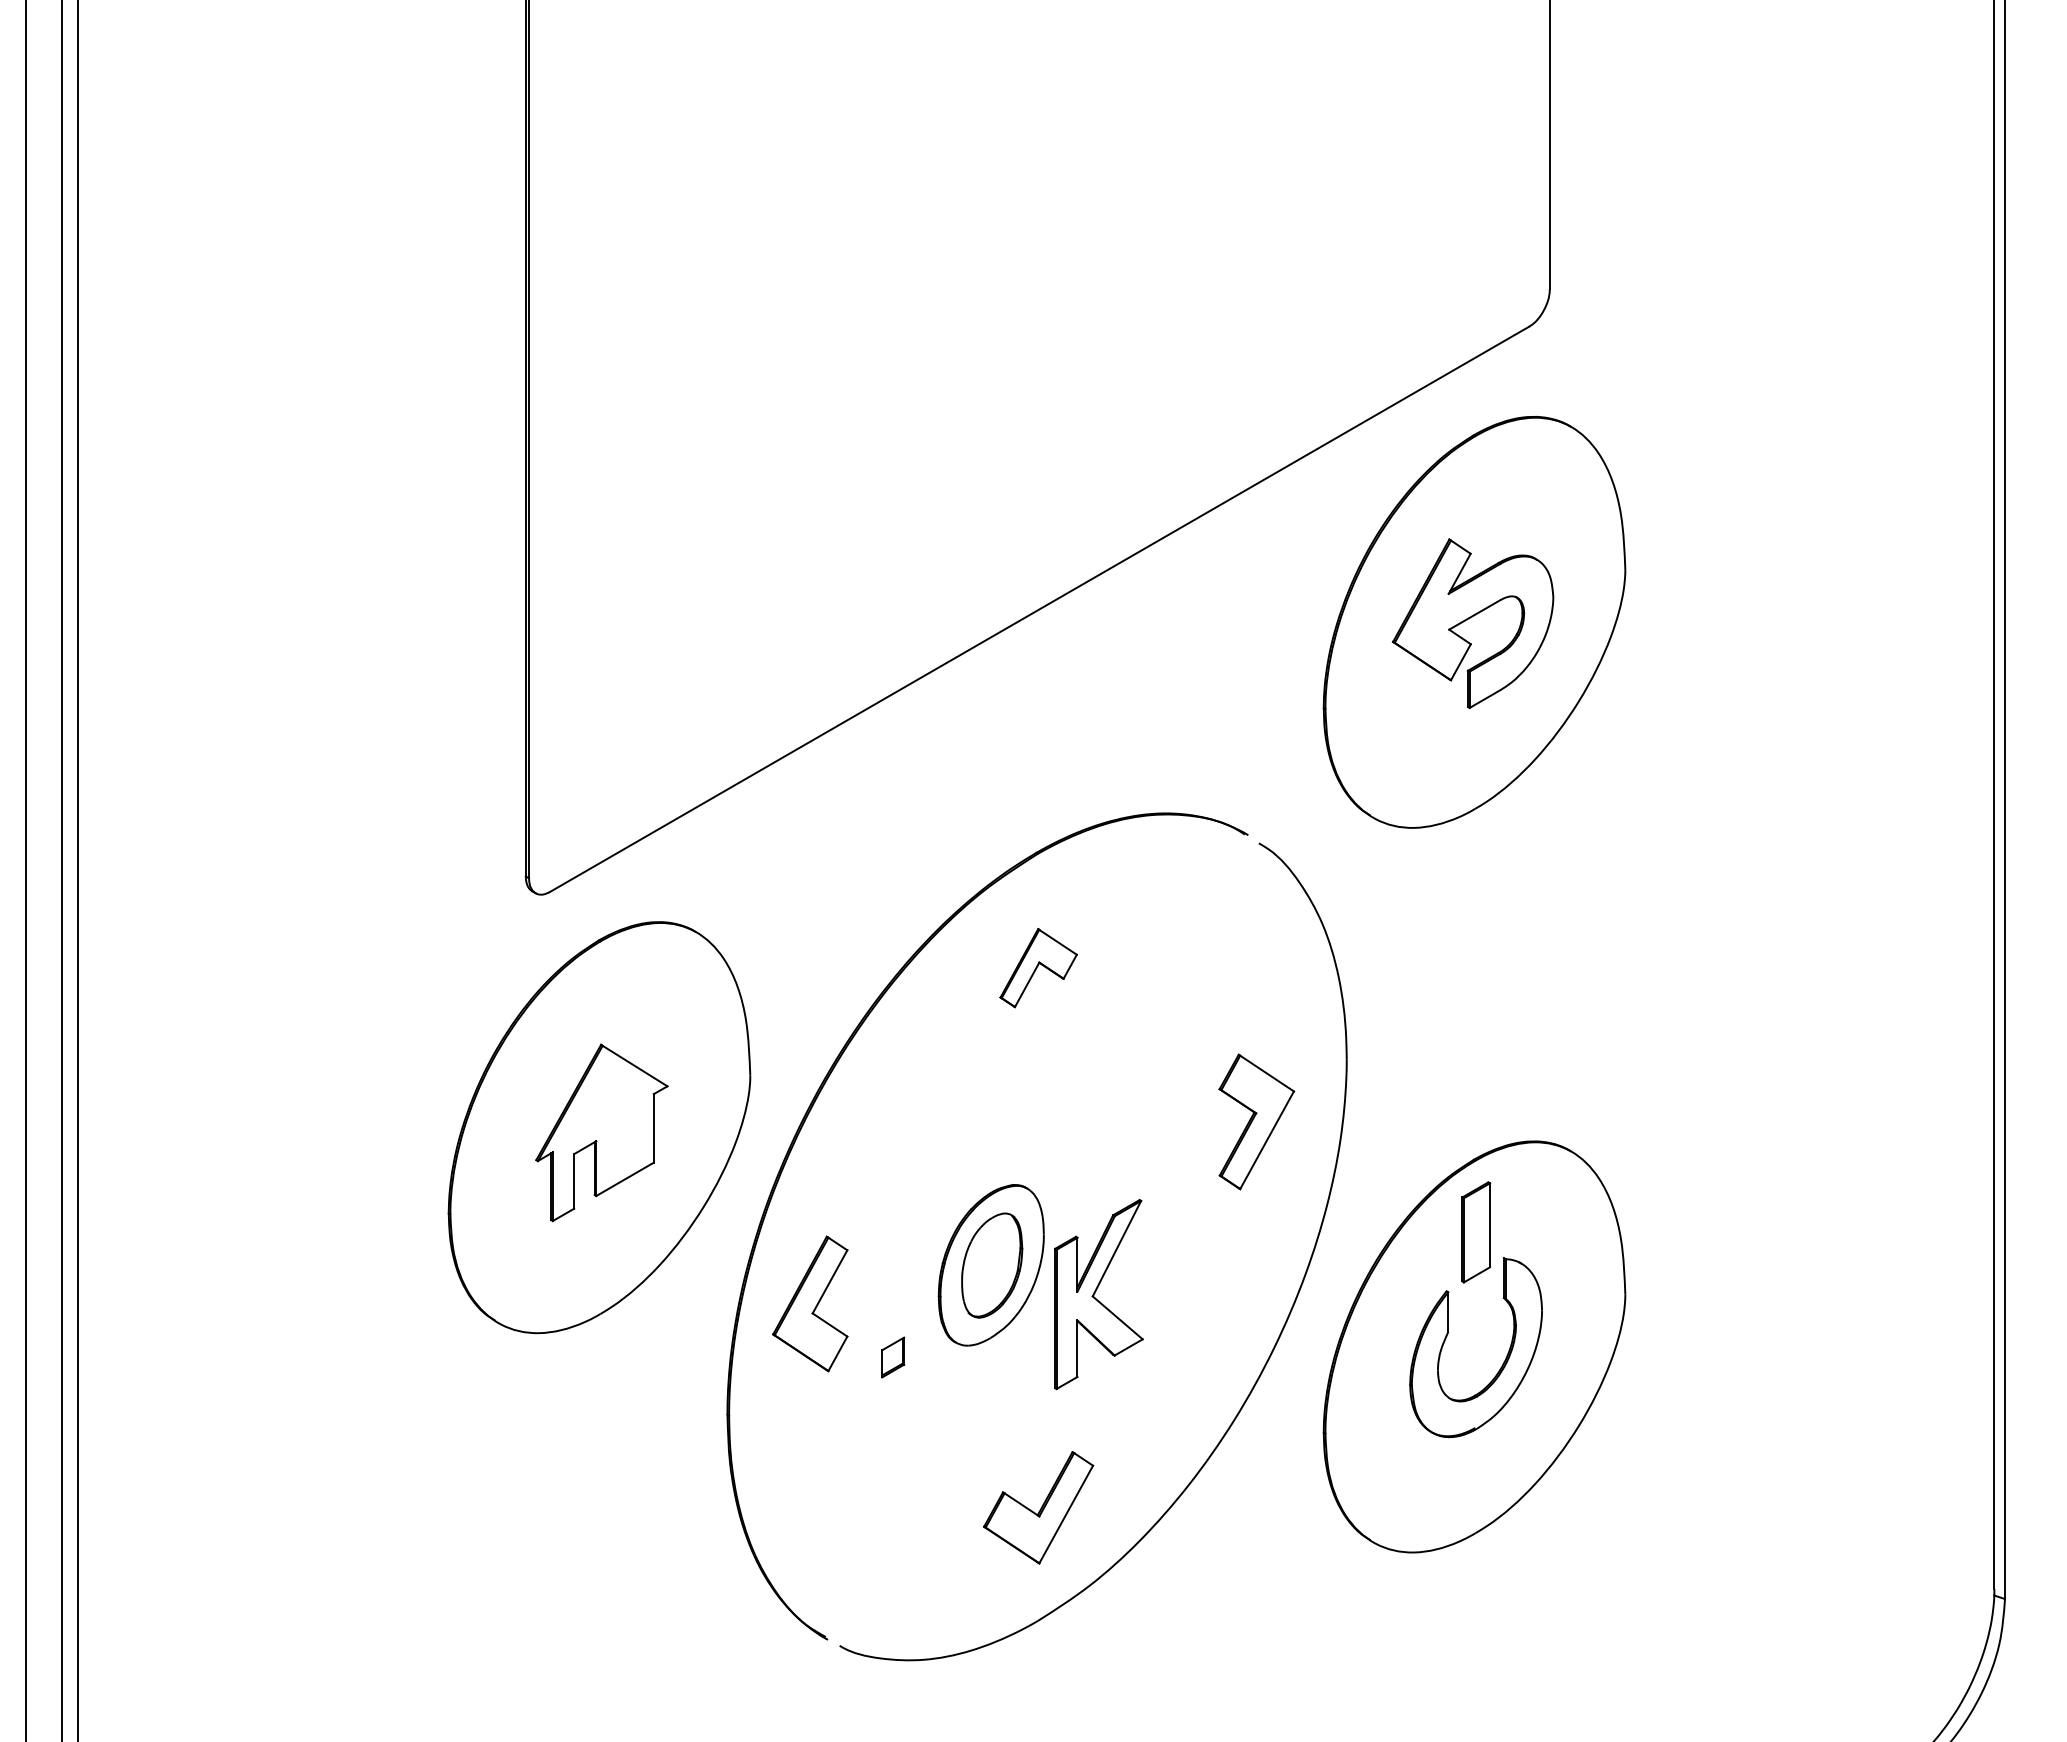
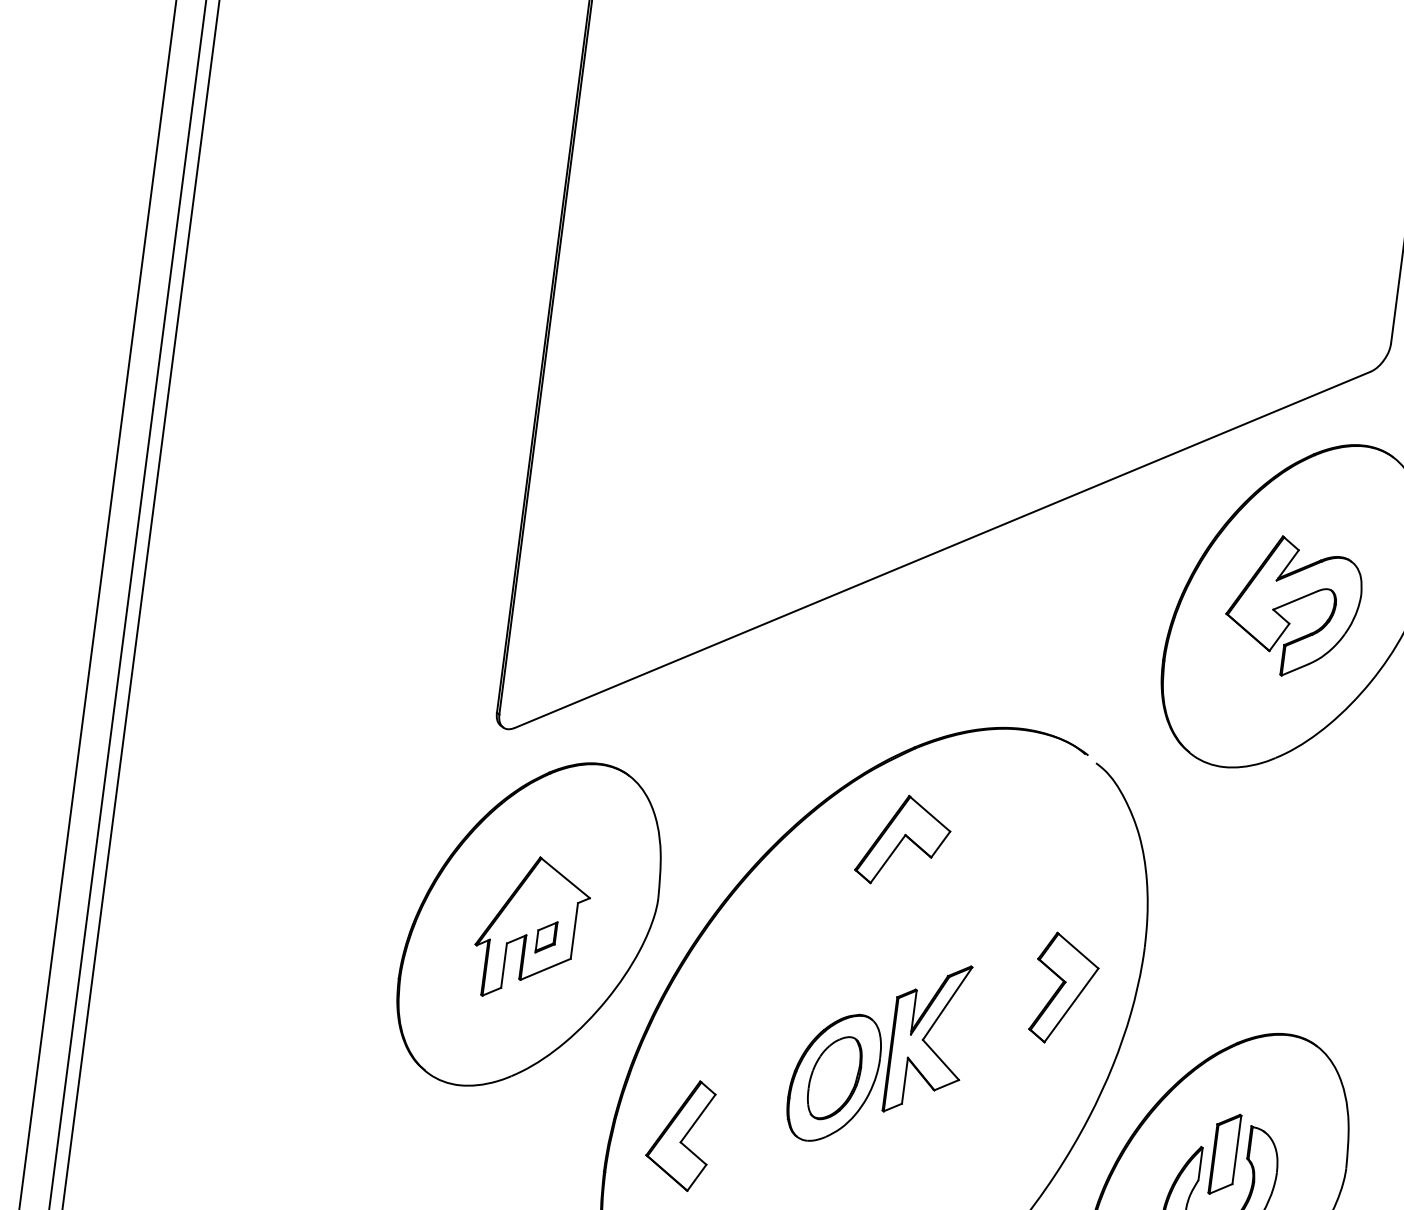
part: (1038, 967) -> (903, 840), size x1.43
part: (1476, 1232) -> (1225, 1154), moved
part: (1098, 1294) -> (927, 1038), moved
part: (810, 1303) -> (679, 1134), moved
part: (893, 1357) -> (546, 937), moved

